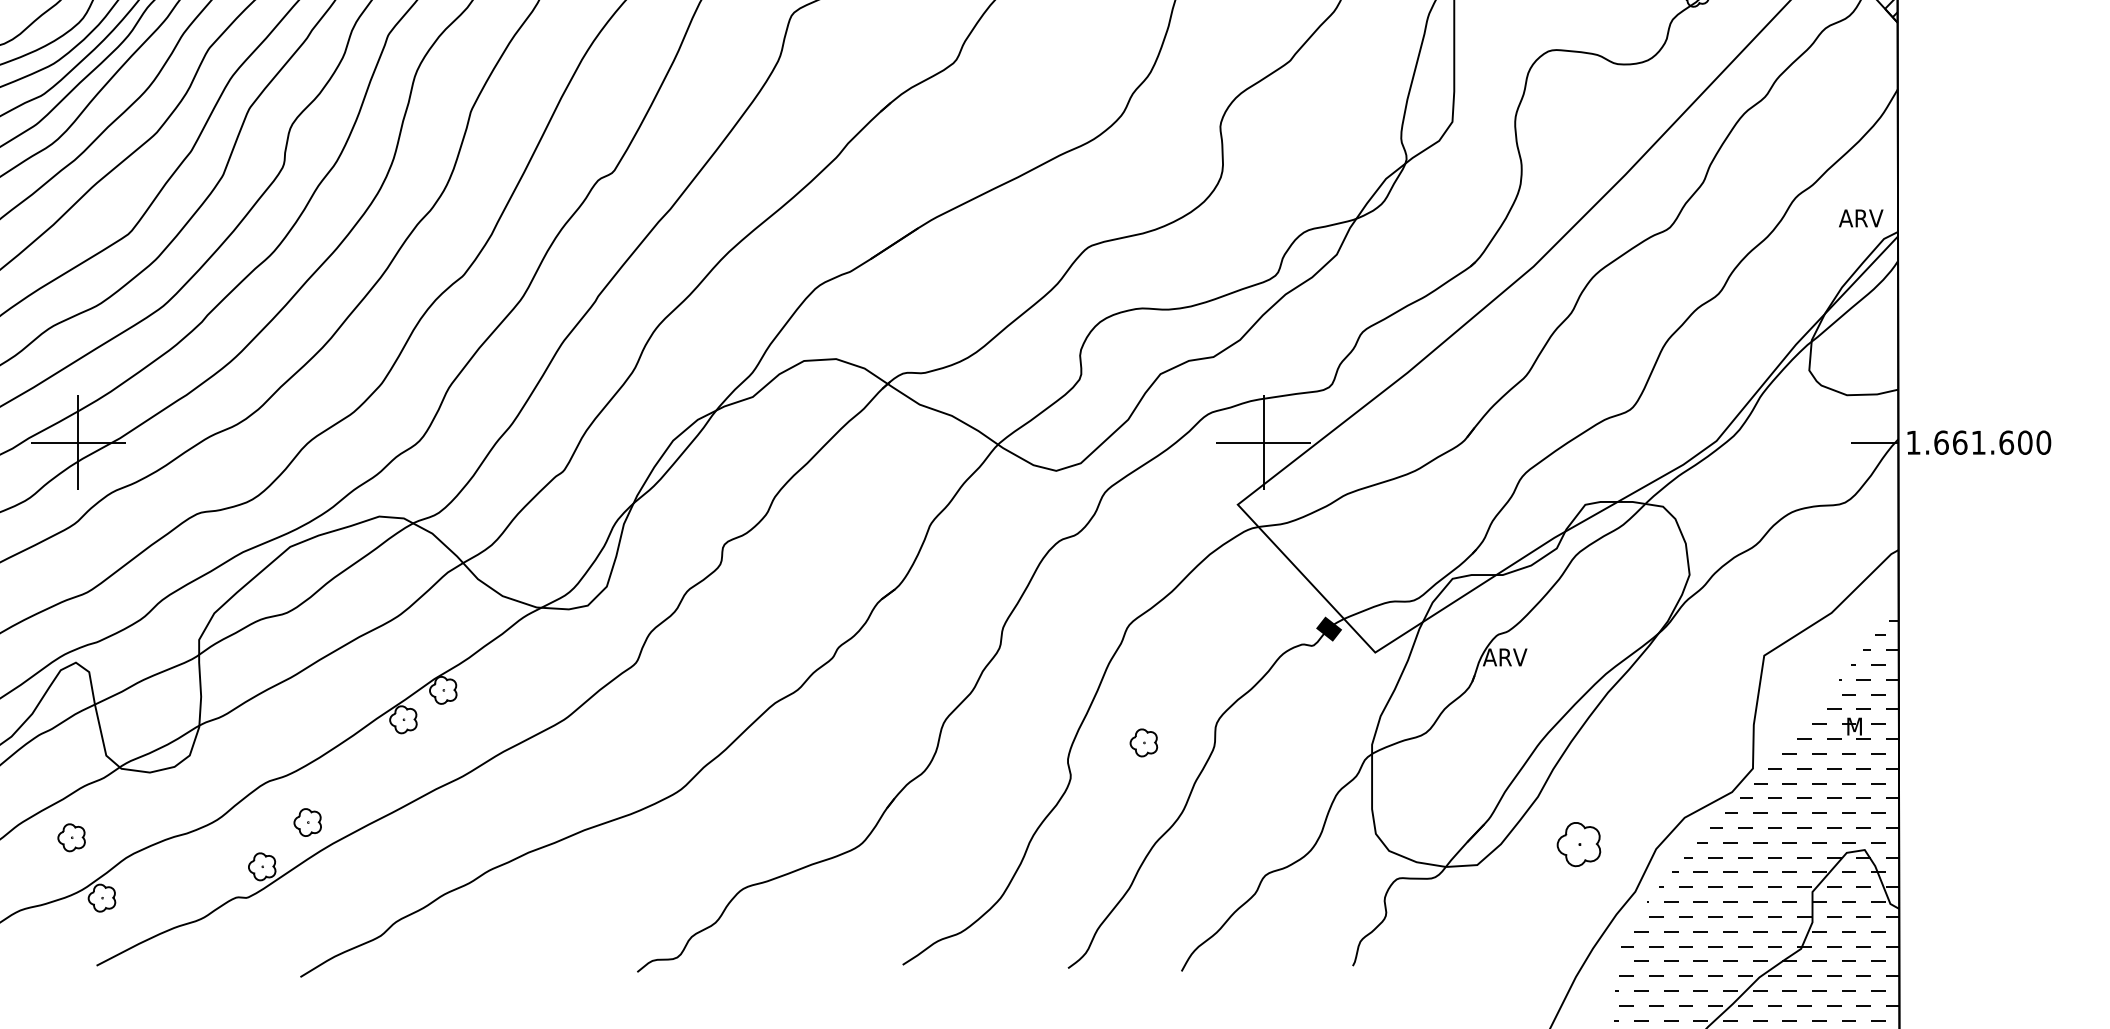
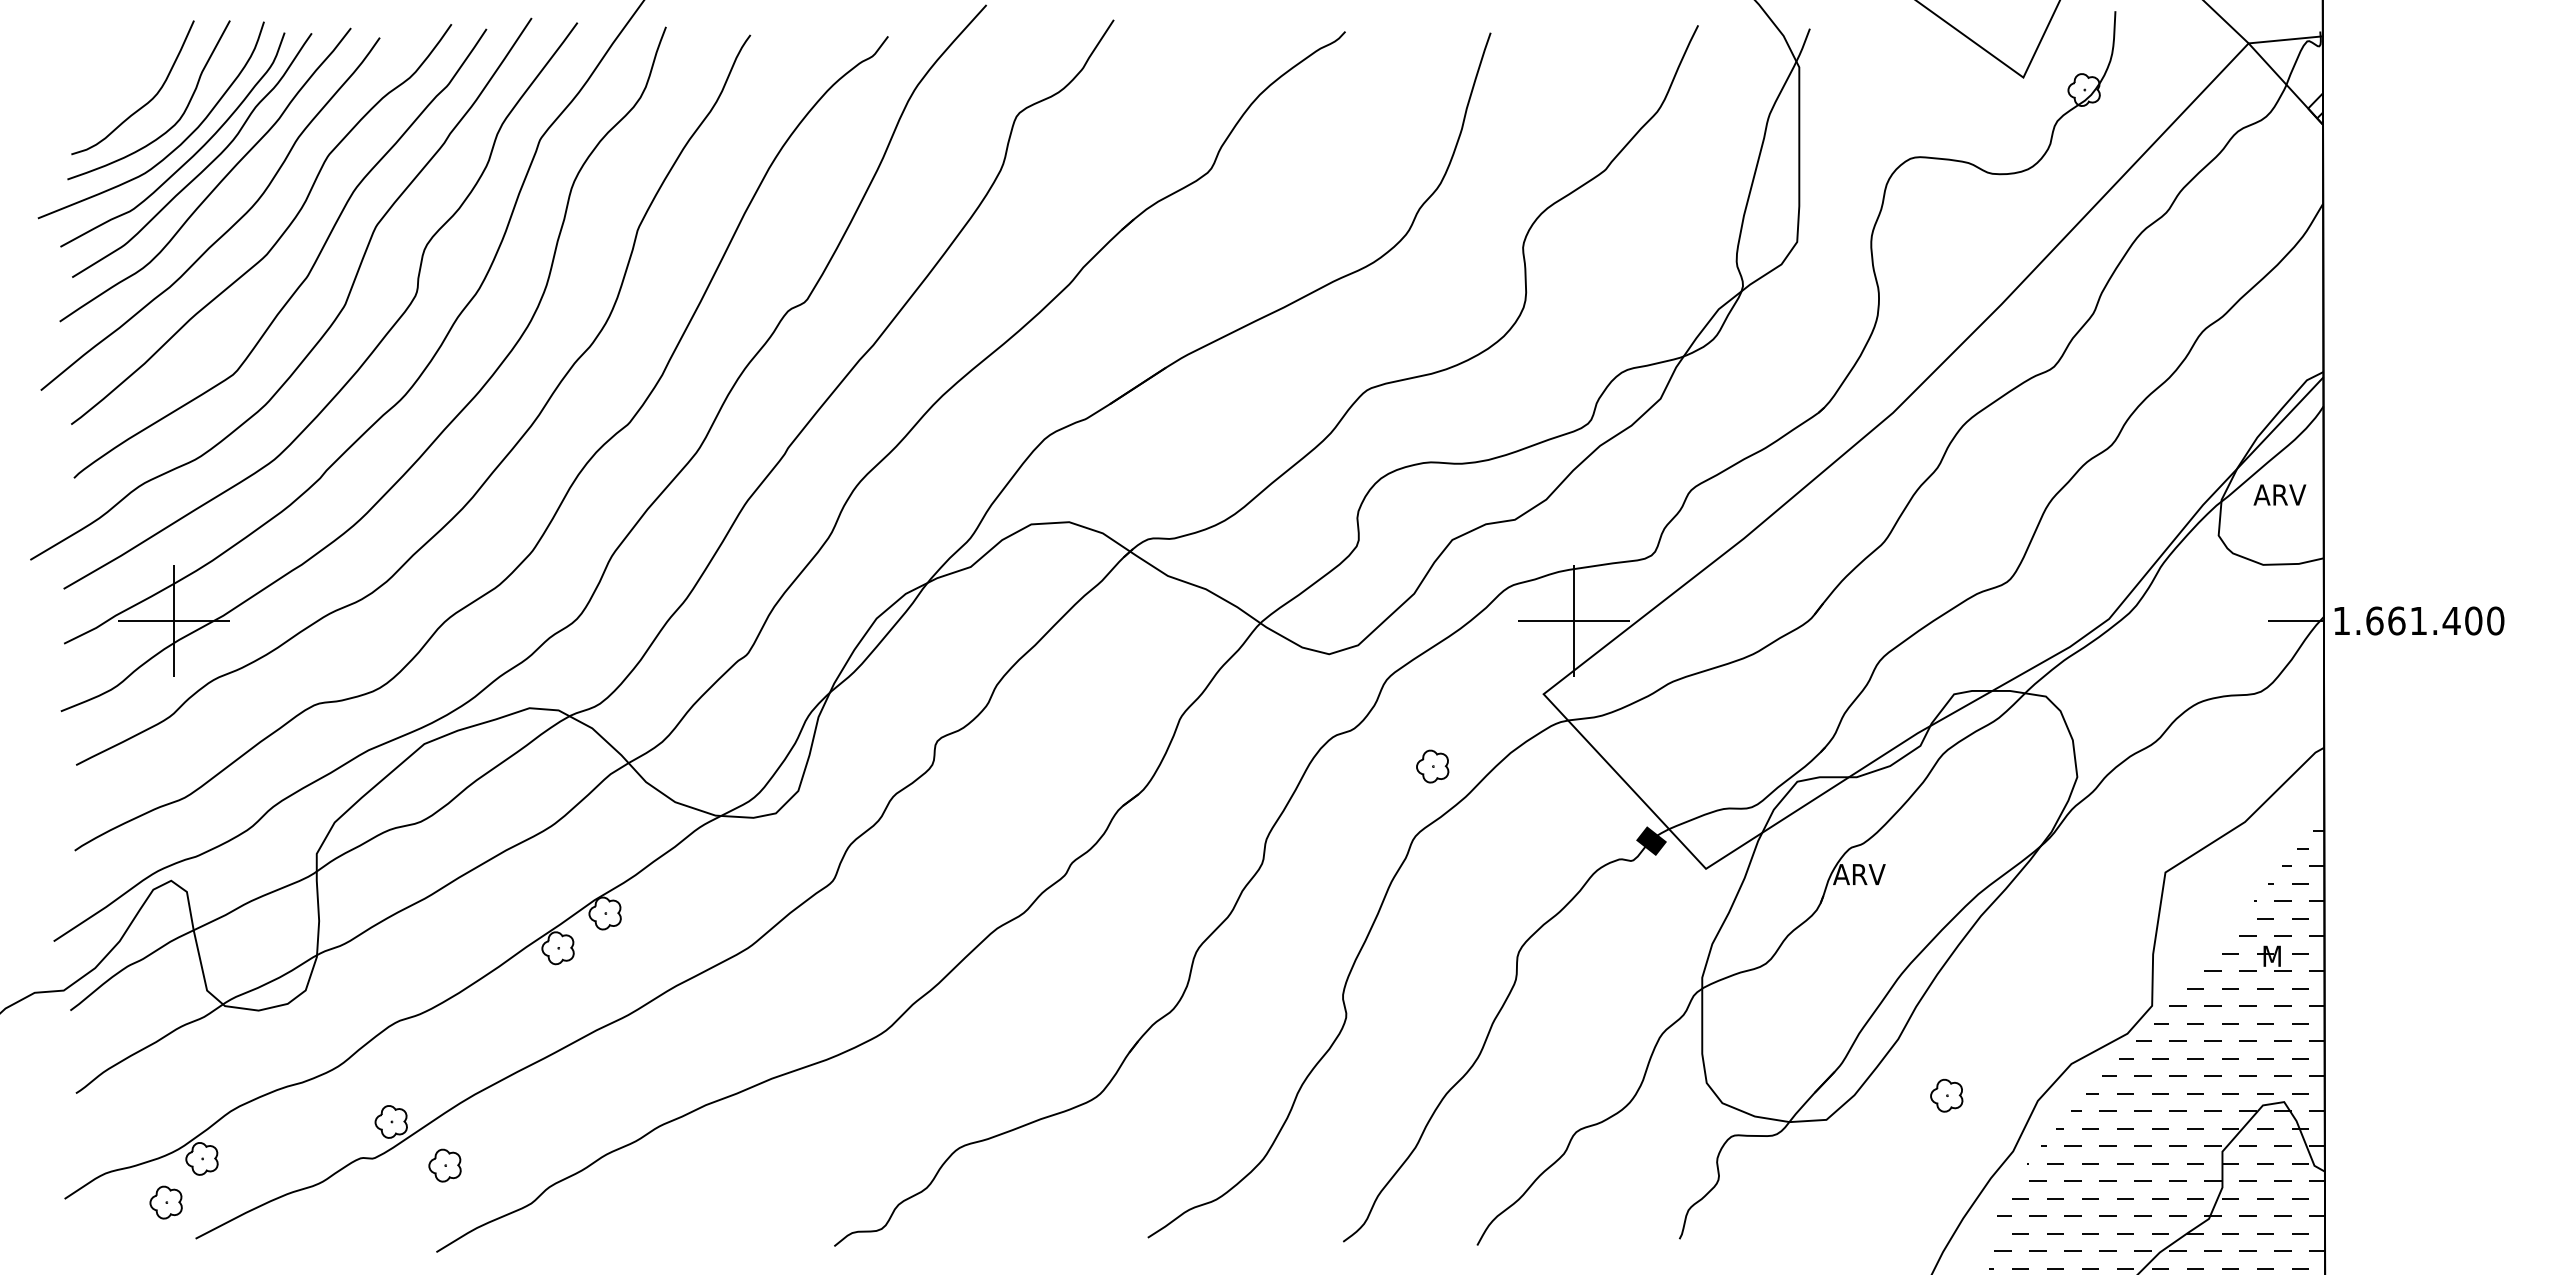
text: (1860, 217) -> (2279, 494), moved
text: (2006, 442) -> (2451, 620), 1.661.600 -> 1.661.400
part: (1143, 742) -> (1432, 766), moved
part: (307, 822) -> (444, 1165), moved
part: (71, 837) -> (165, 1202), moved
part: (1578, 844) -> (1946, 1095), size x0.62

